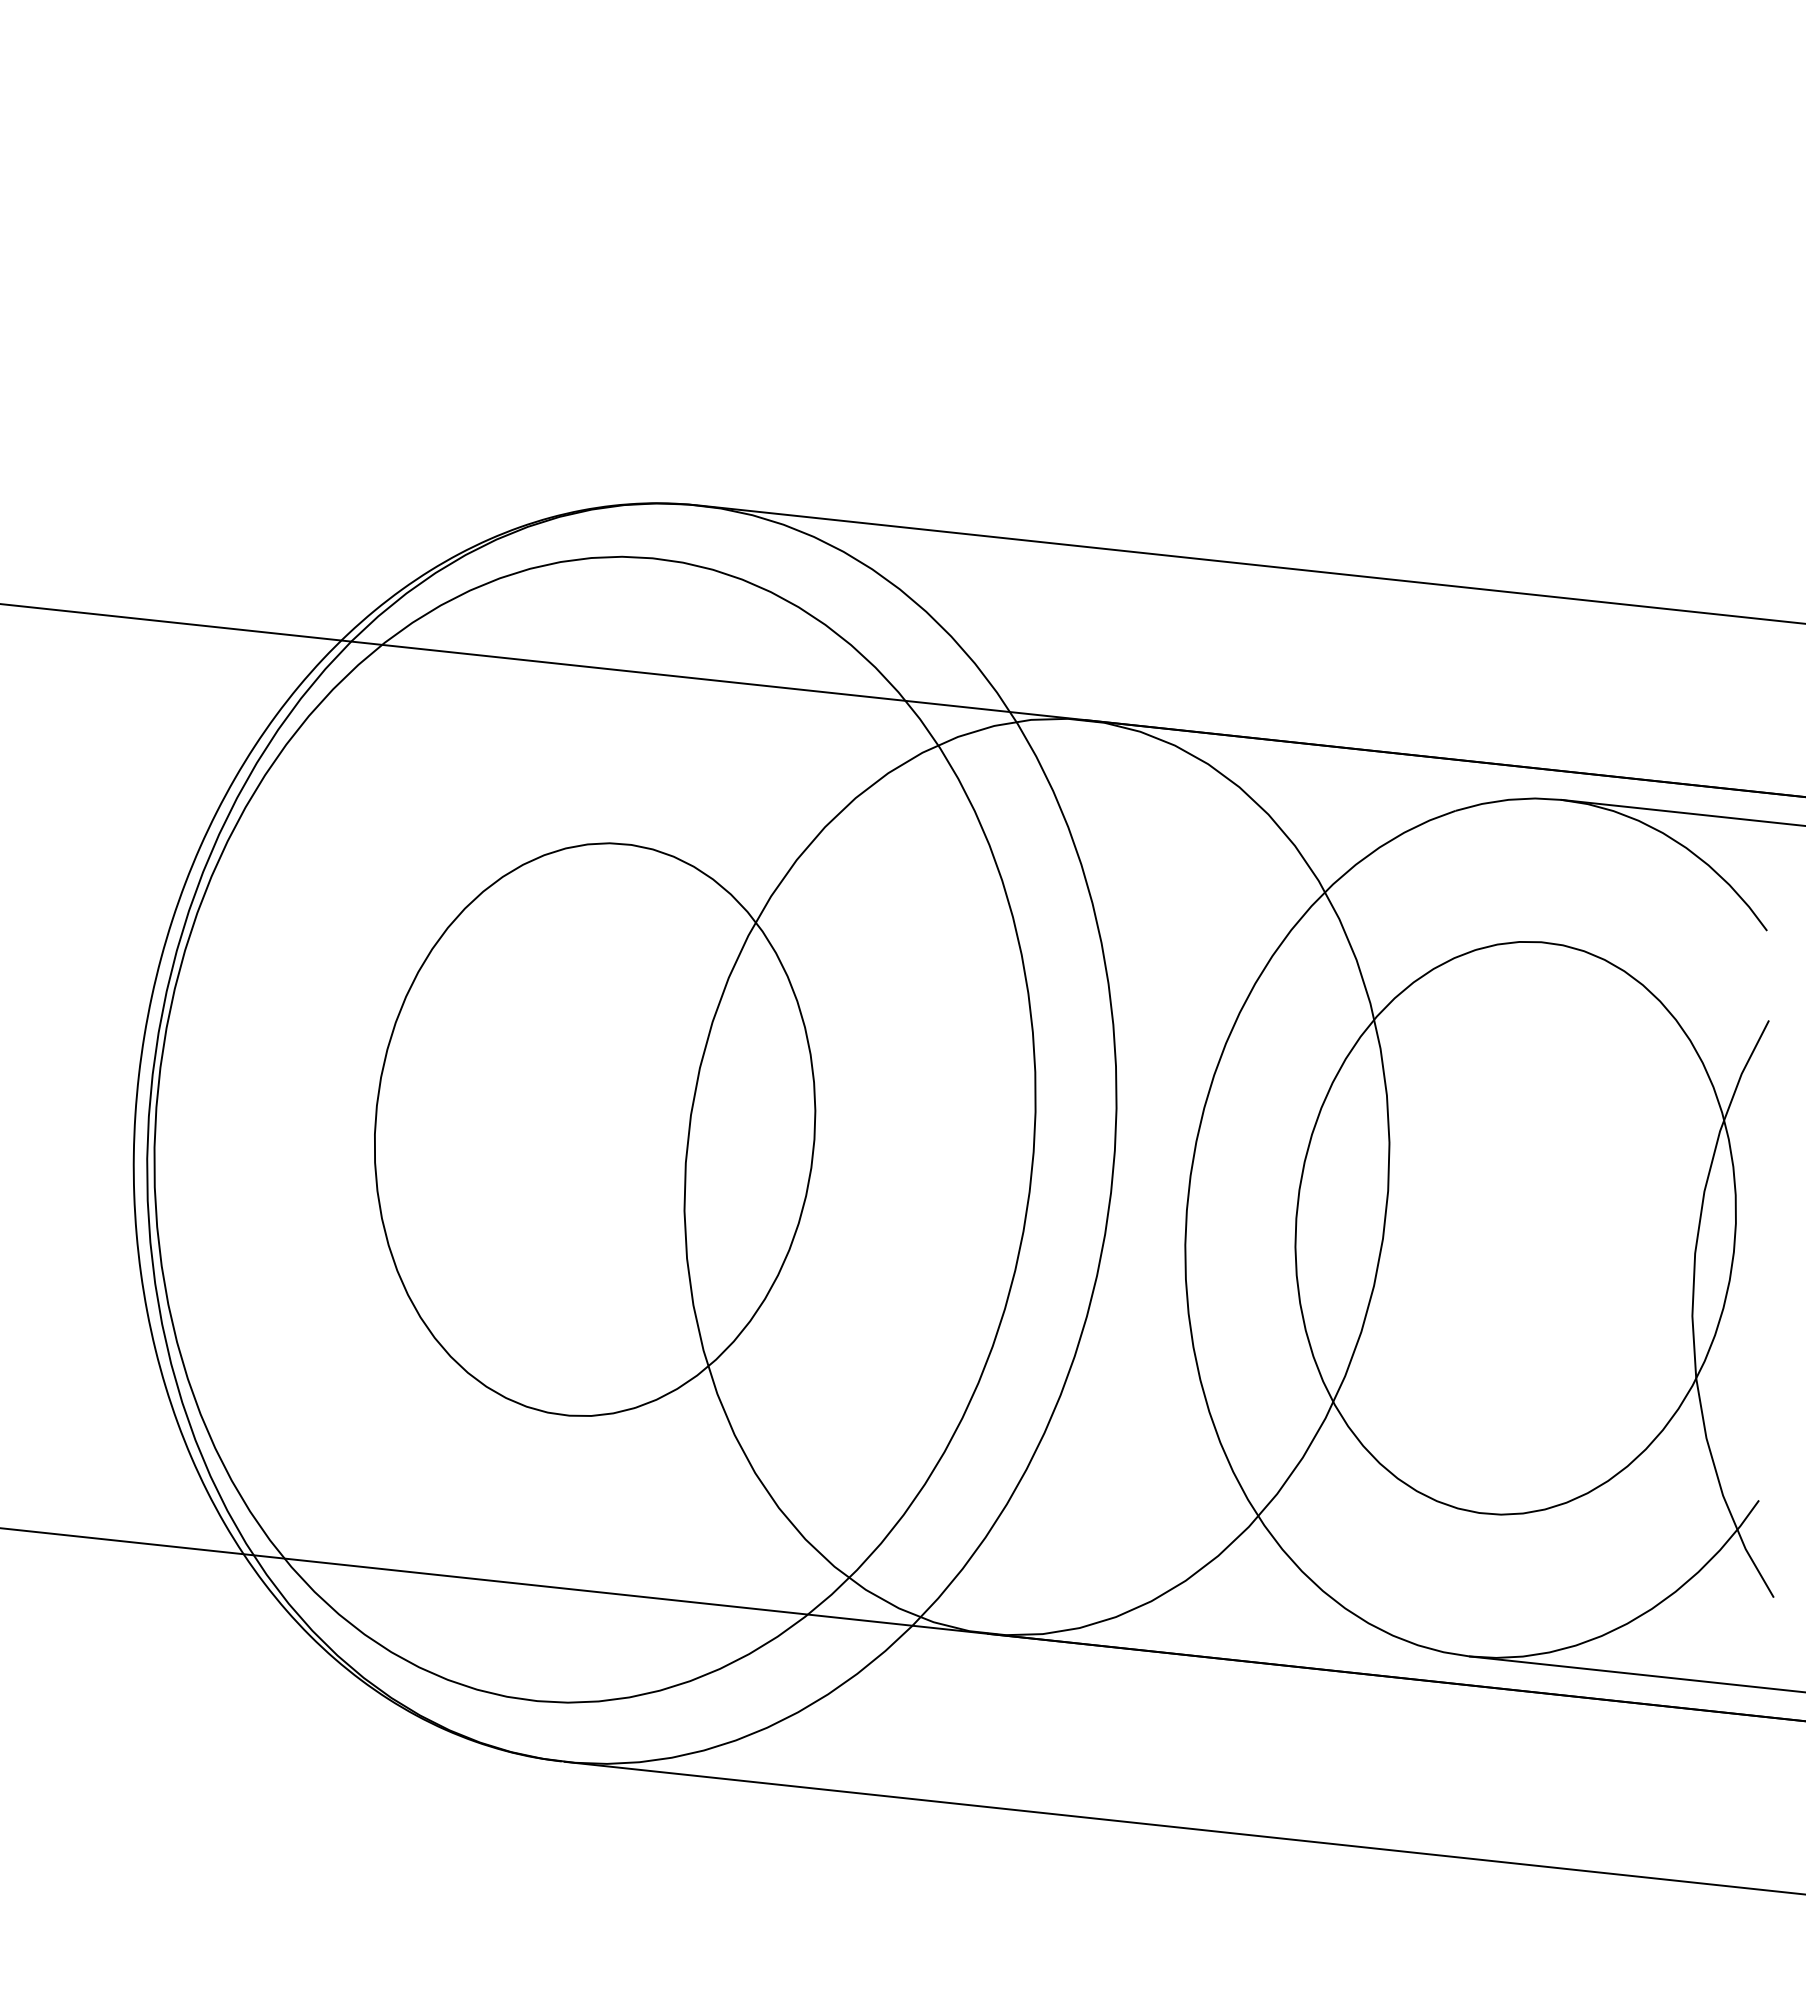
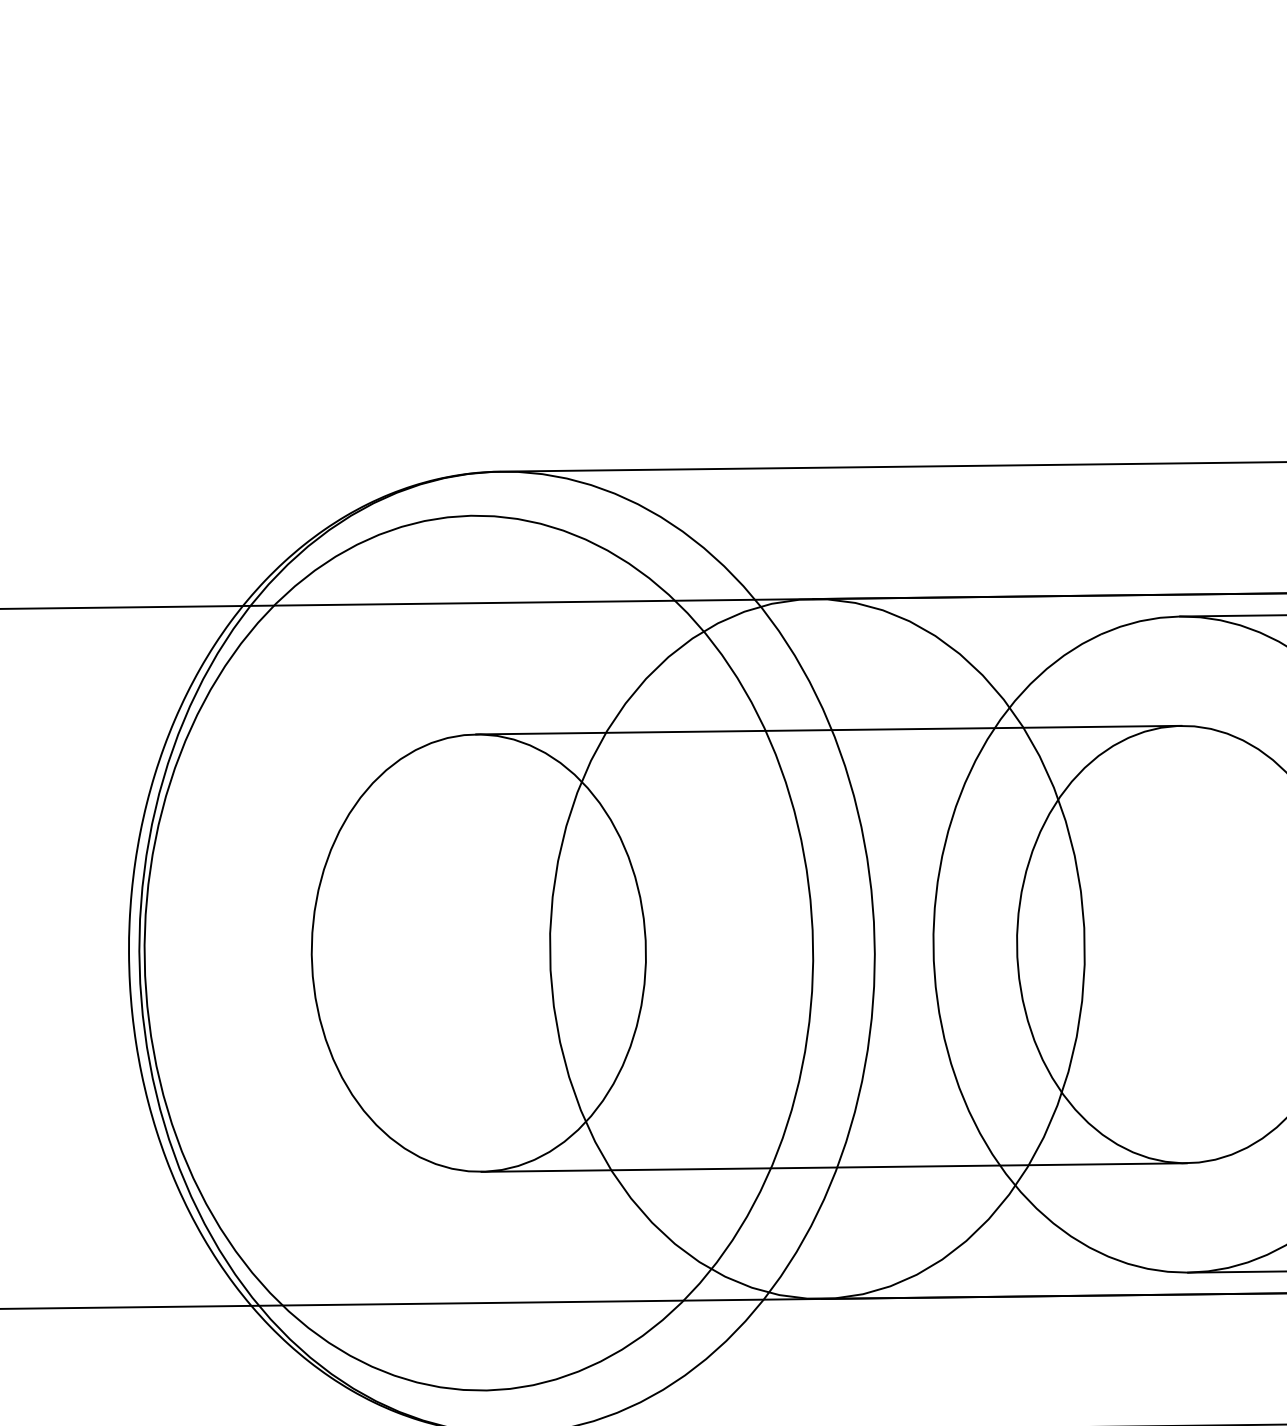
line: (1085, 893) -> (828, 730), added
line: (1024, 1464) -> (833, 1167), added

